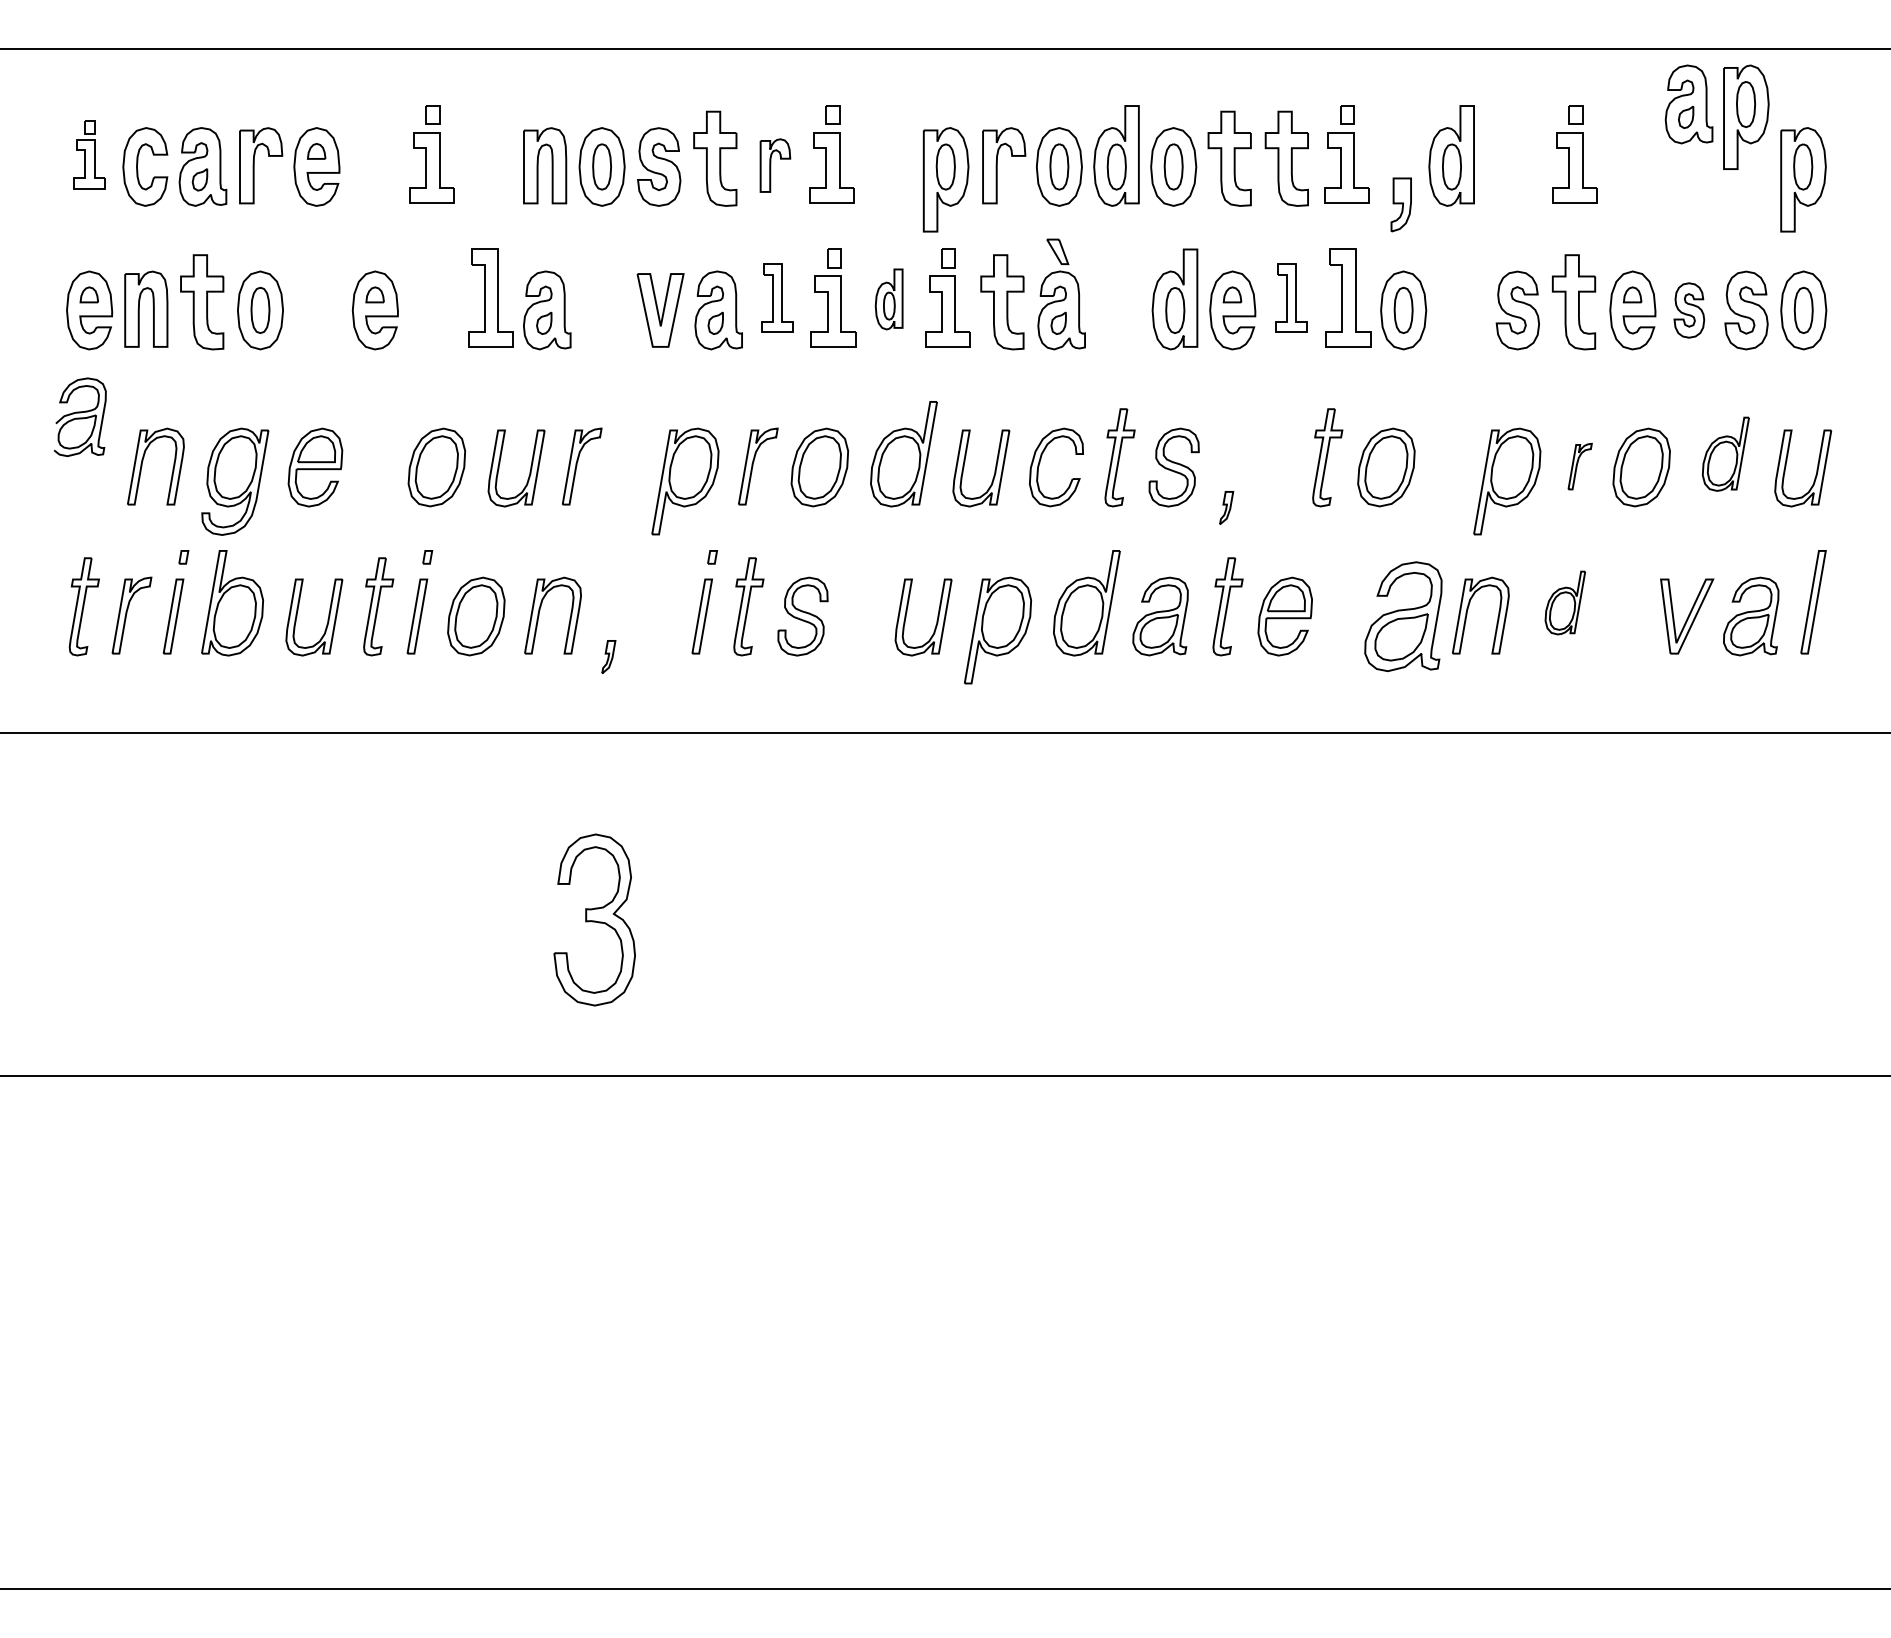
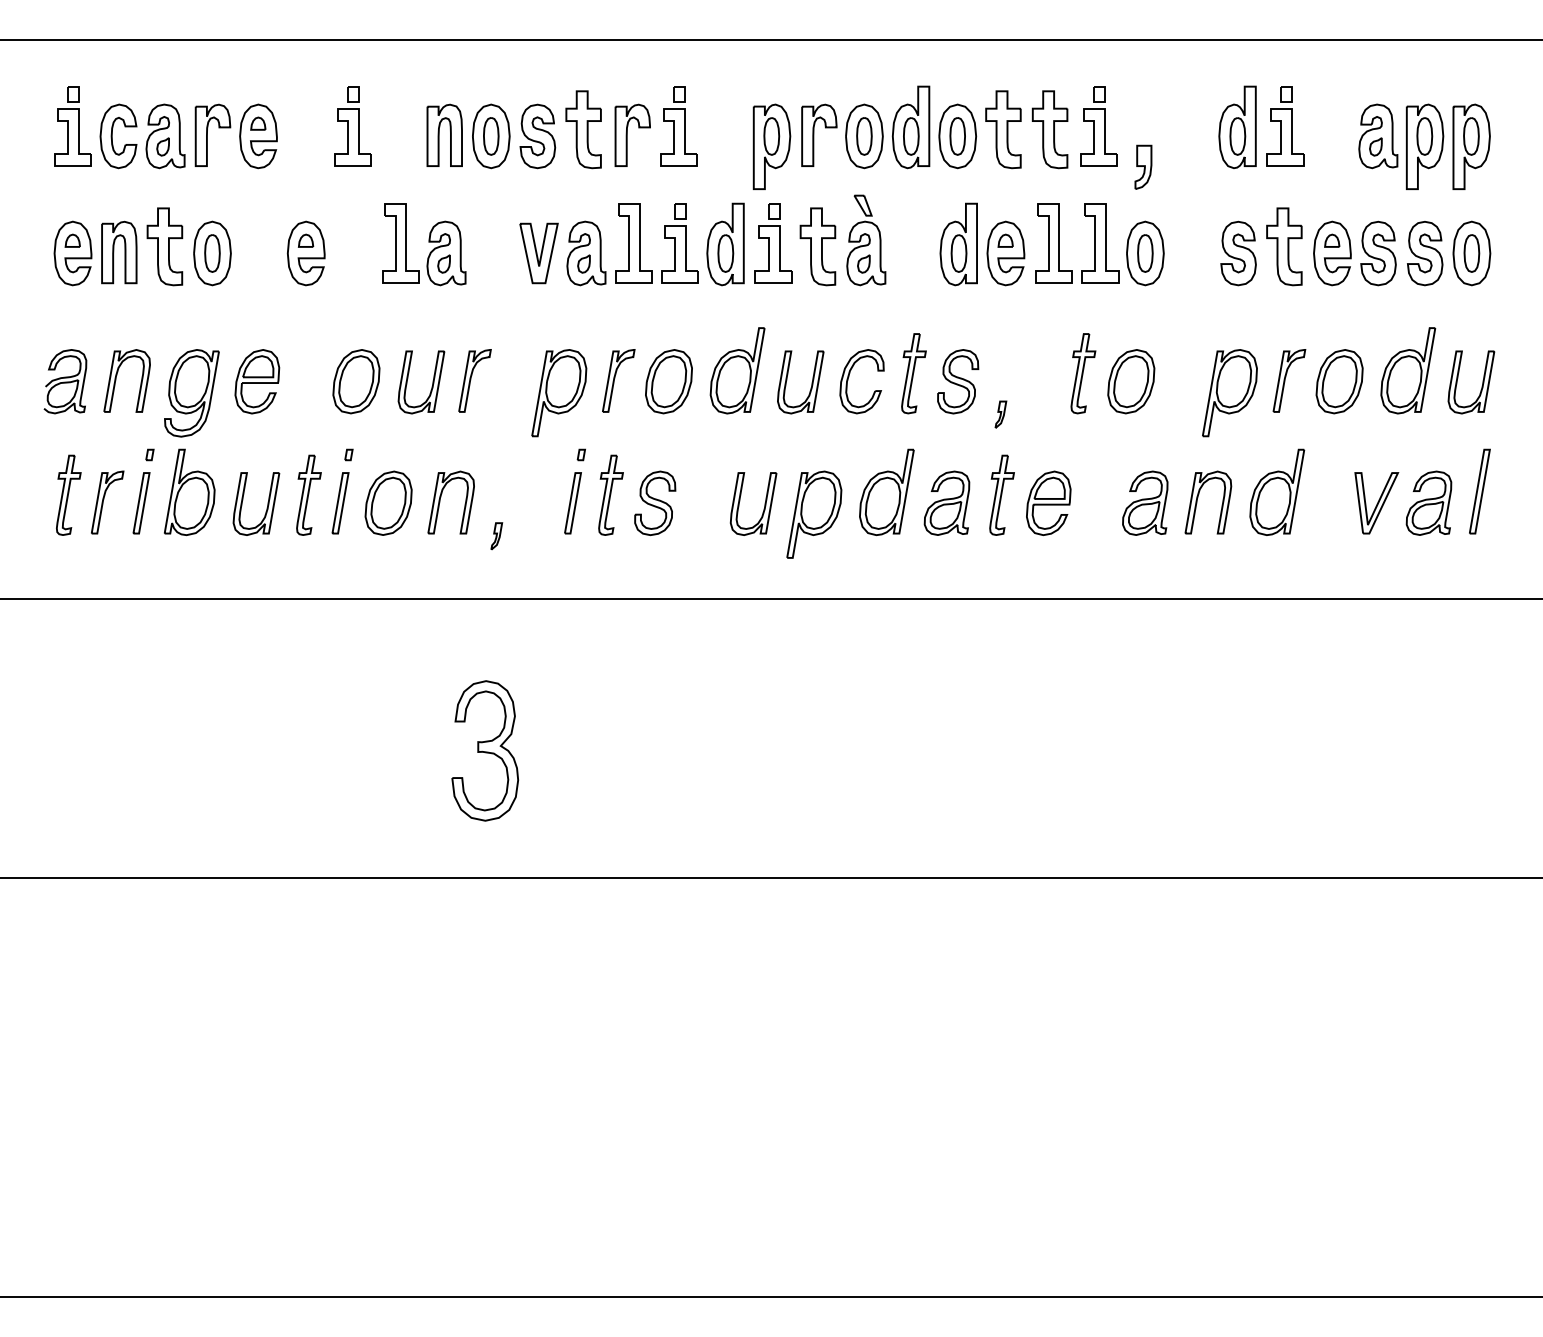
part: (1717, 116) -> (1401, 146), moved
part: (88, 154) -> (72, 126), size x1.43
part: (1451, 154) -> (1237, 126), moved
part: (775, 164) -> (632, 134), size x1.43
part: (776, 298) -> (633, 243), size x1.43
part: (1291, 298) -> (1053, 243), size x1.43
part: (889, 299) -> (725, 244), size x1.67
part: (1689, 310) -> (1378, 253), size x1.43
part: (80, 417) -> (65, 381), moved
part: (1726, 453) -> (1408, 370), size x1.43
part: (1580, 466) -> (1289, 380), size x1.67
part: (1565, 602) -> (1277, 491), size x1.67
part: (1403, 615) -> (1145, 502), size x0.71

